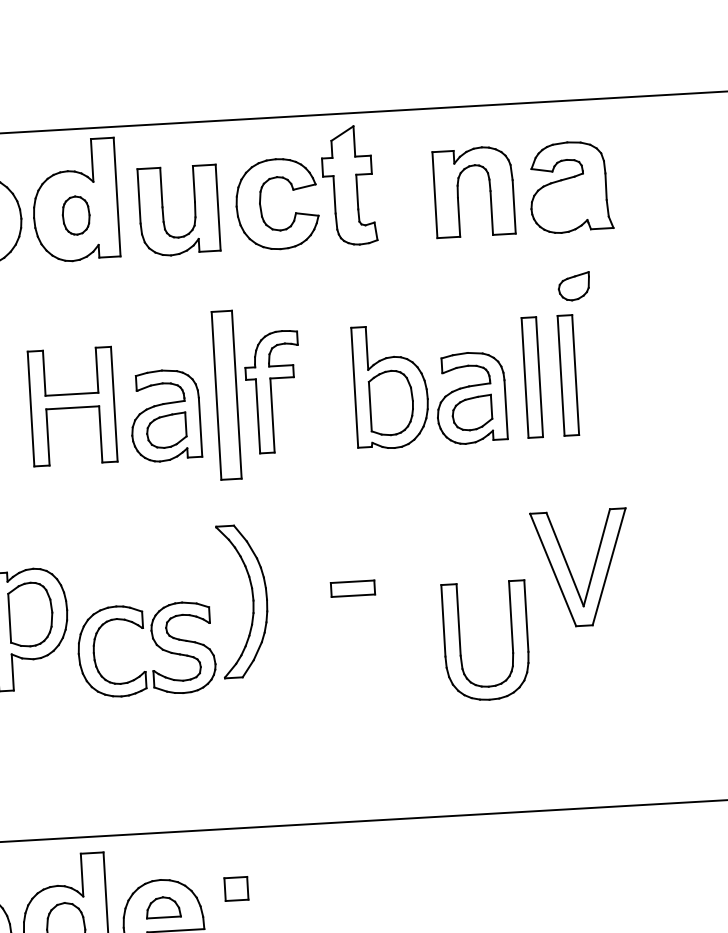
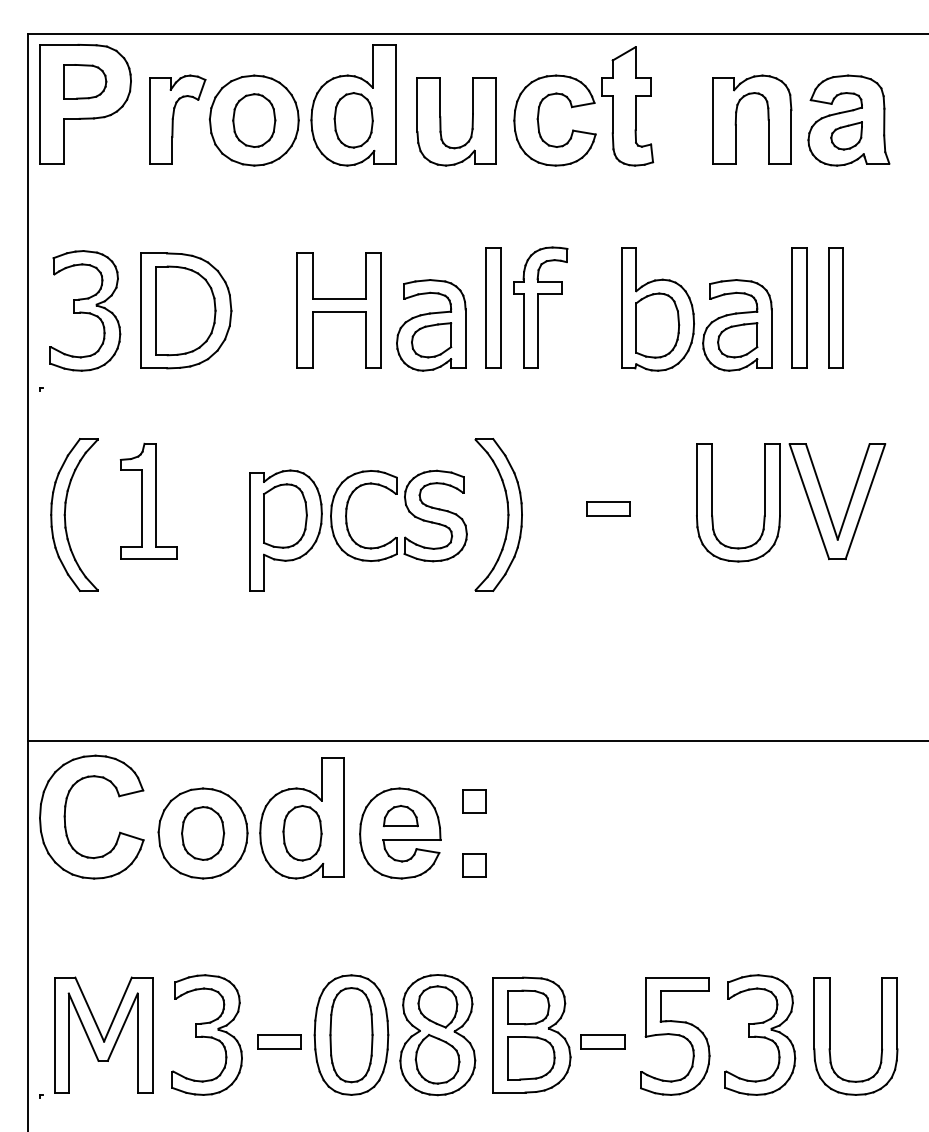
part: (76, 215) -> (353, 120), size x1.43
part: (573, 286) -> (846, 135), moved
part: (226, 394) -> (493, 307), size x0.71
part: (460, 642) -> (712, 502), moved
part: (154, 643) -> (407, 510), moved

